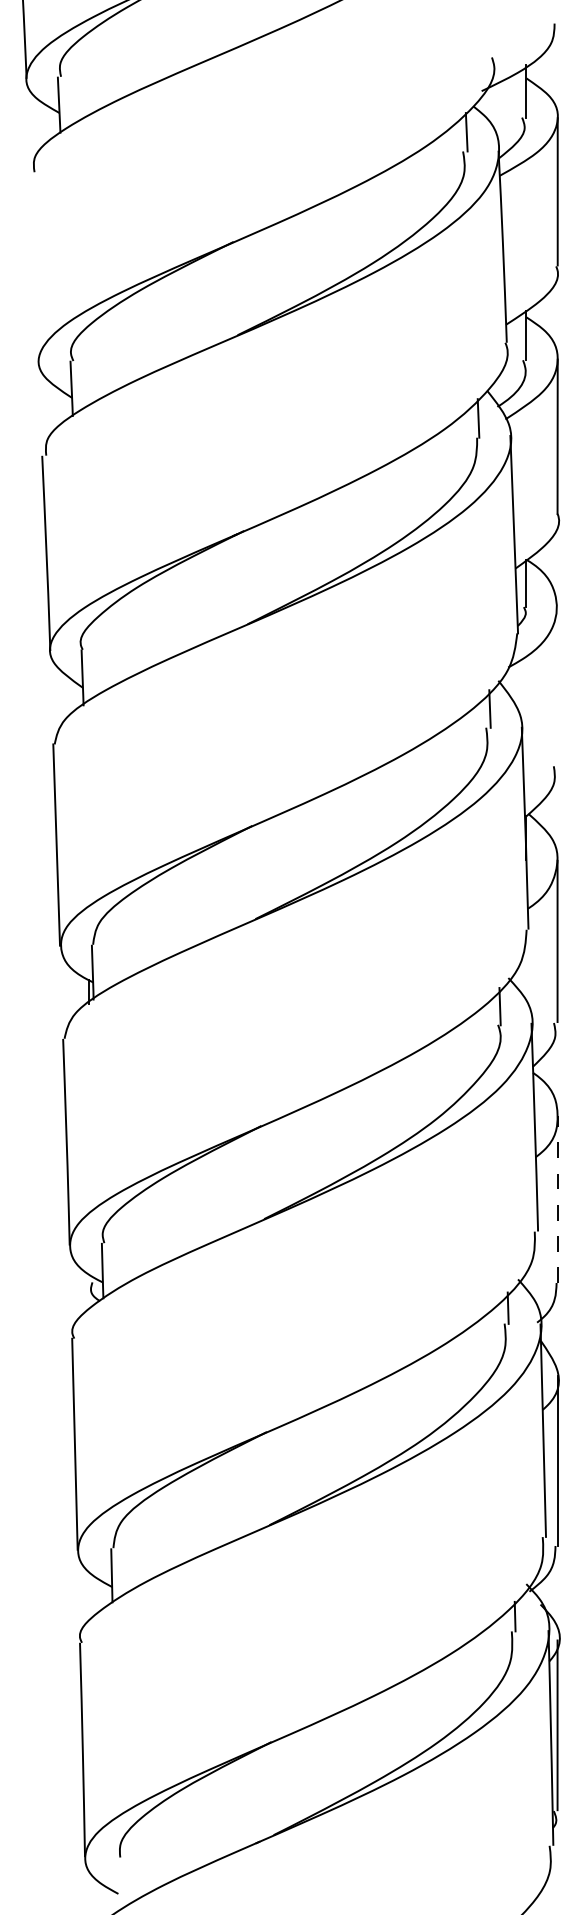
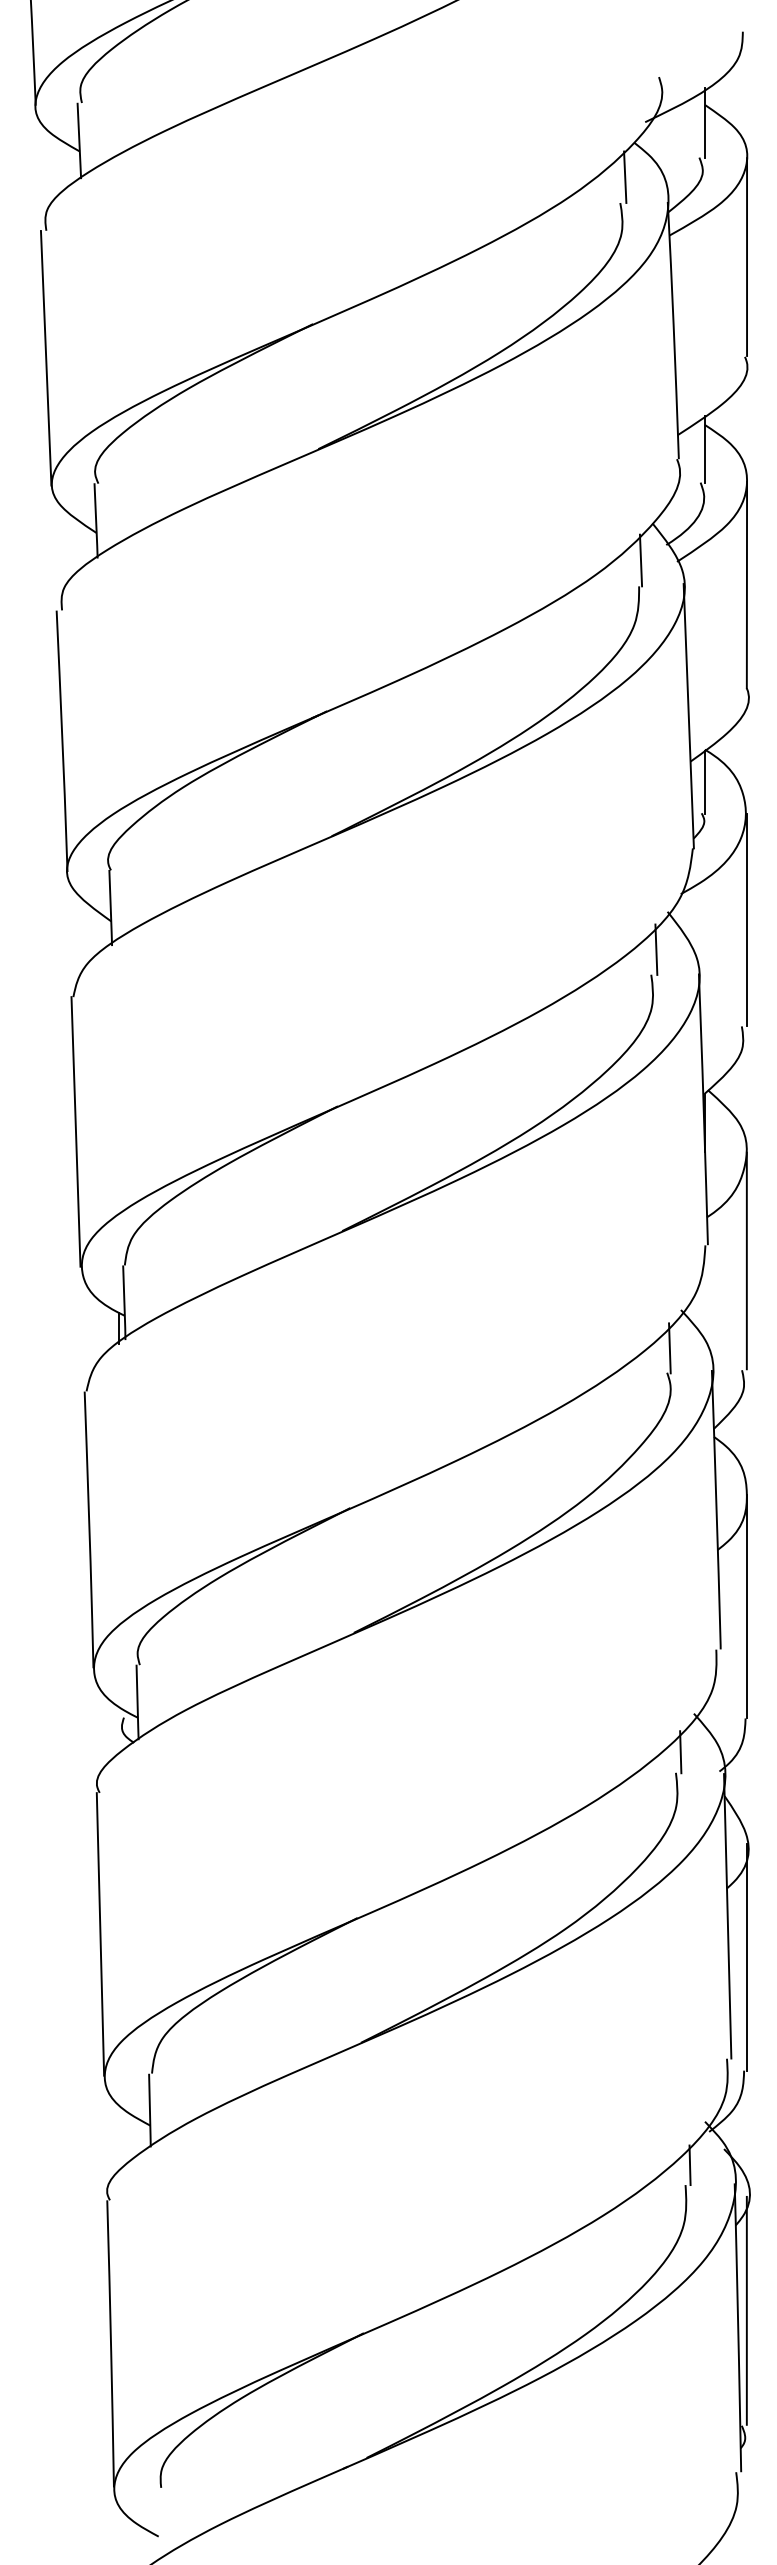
line: (34, 267) -> (46, 358), added
line: (557, 686) -> (746, 919), added
line: (557, 1199) -> (746, 1606), dashed -> solid

